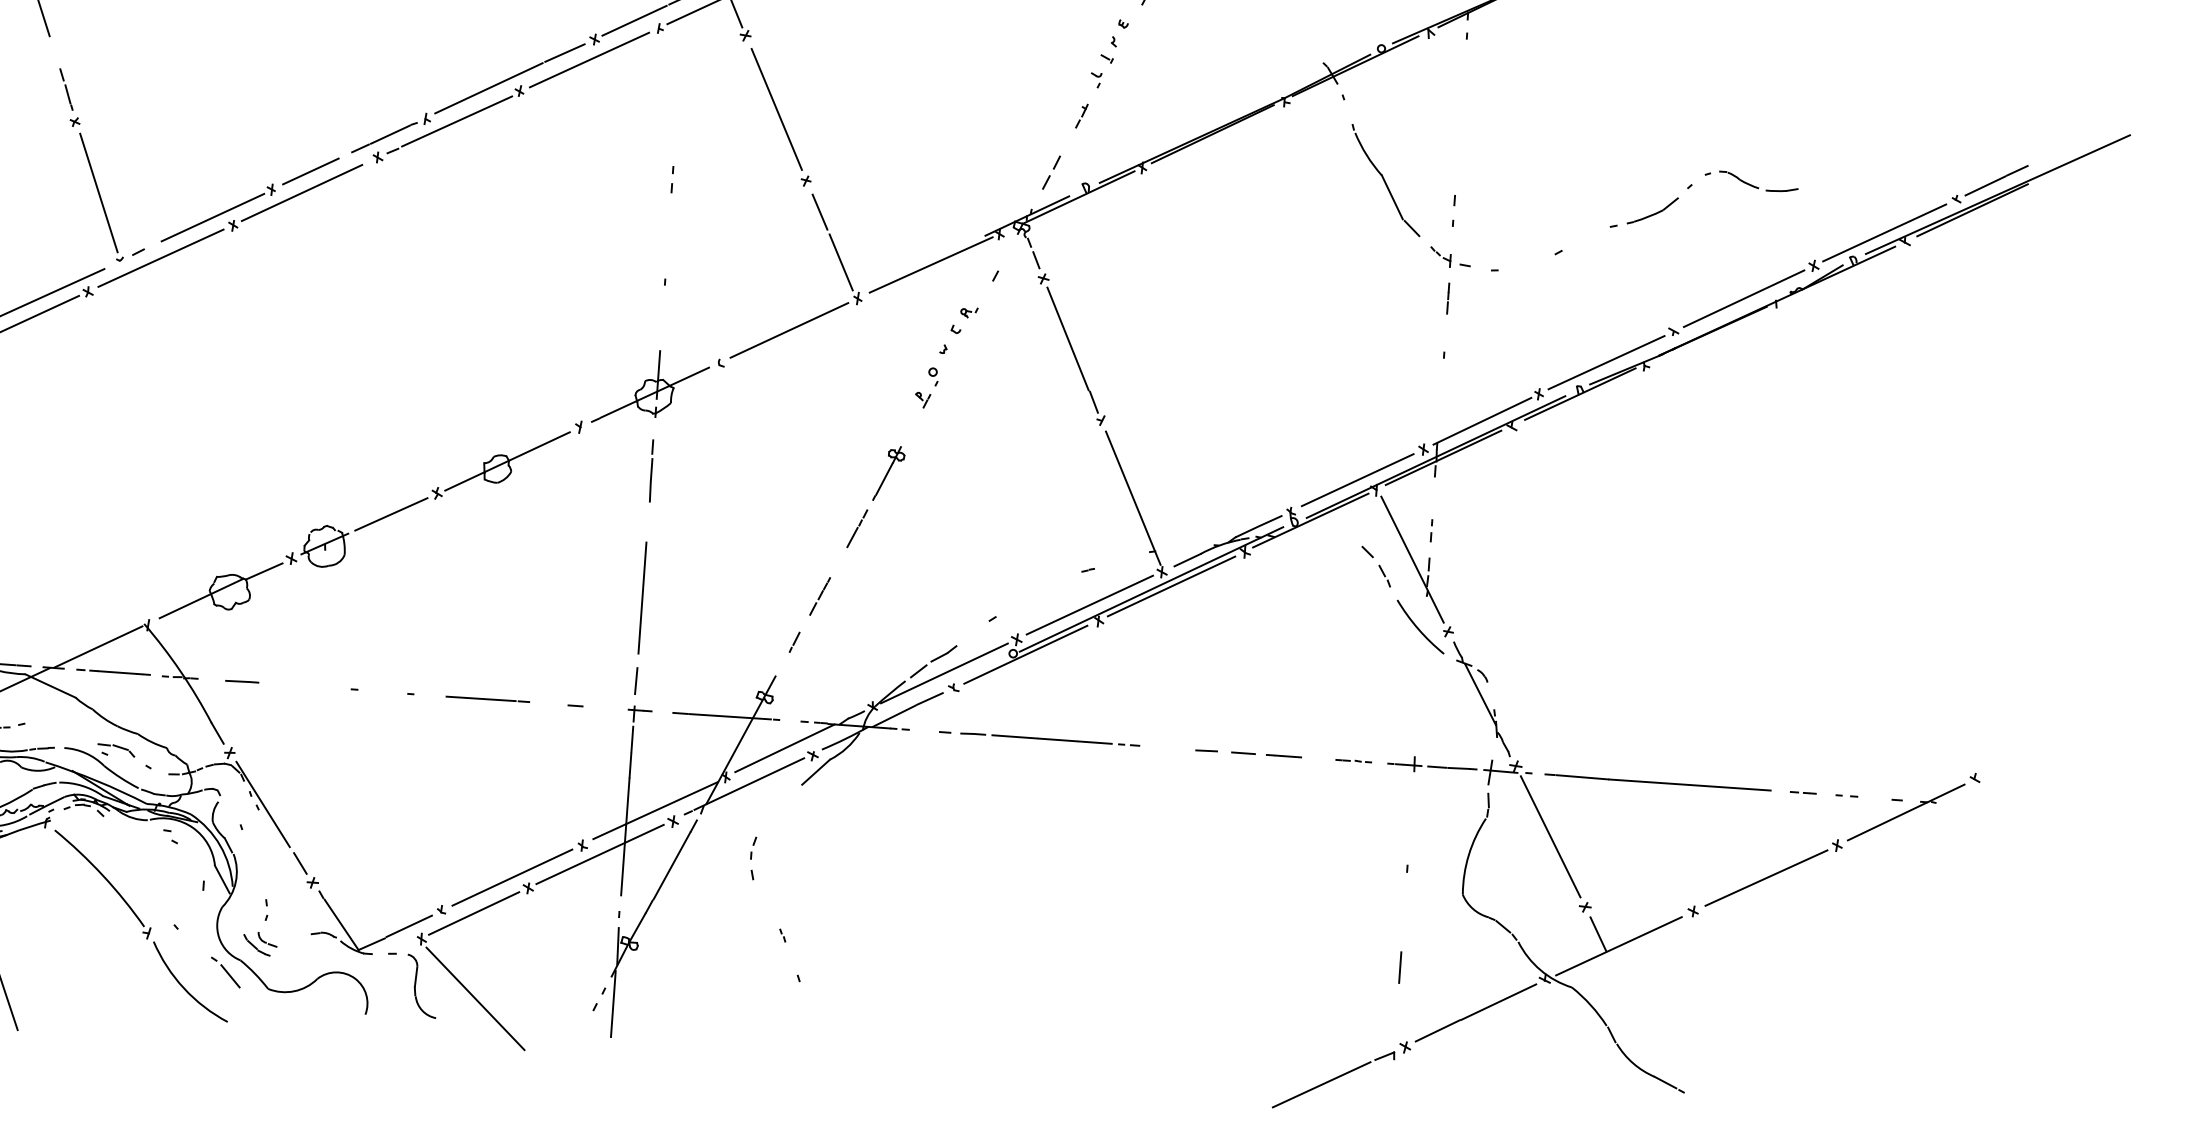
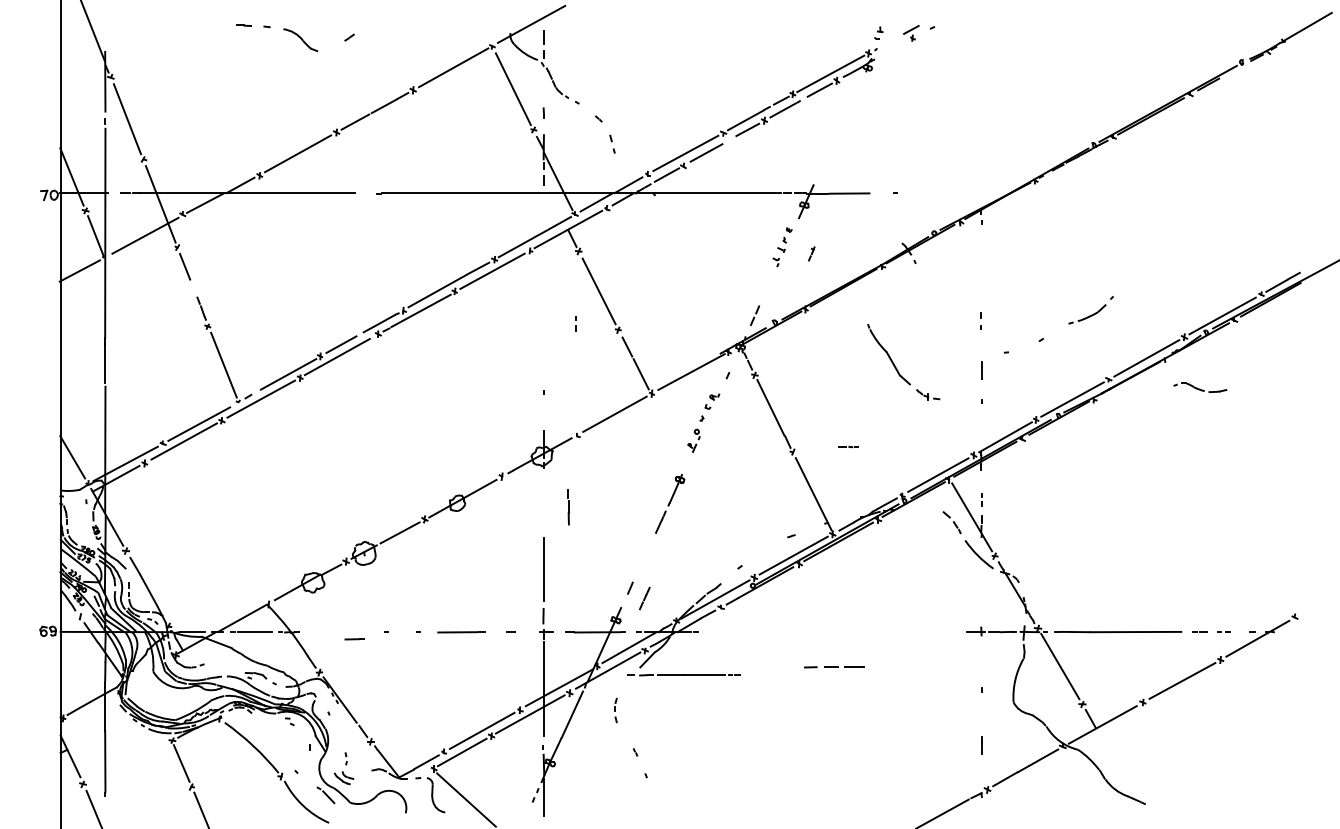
part: (1081, 115) -> (811, 253), moved
part: (1752, 181) -> (1200, 387), moved
line: (671, 182) -> (575, 325), moved
part: (1399, 206) -> (897, 368), moved
line: (651, 471) -> (568, 507), moved
line: (819, 596) -> (644, 598), moved
line: (242, 682) -> (354, 639), moved
line: (1038, 739) -> (683, 675), moved
part: (1248, 754) -> (834, 667), moved
line: (1353, 761) -> (848, 447), moved

